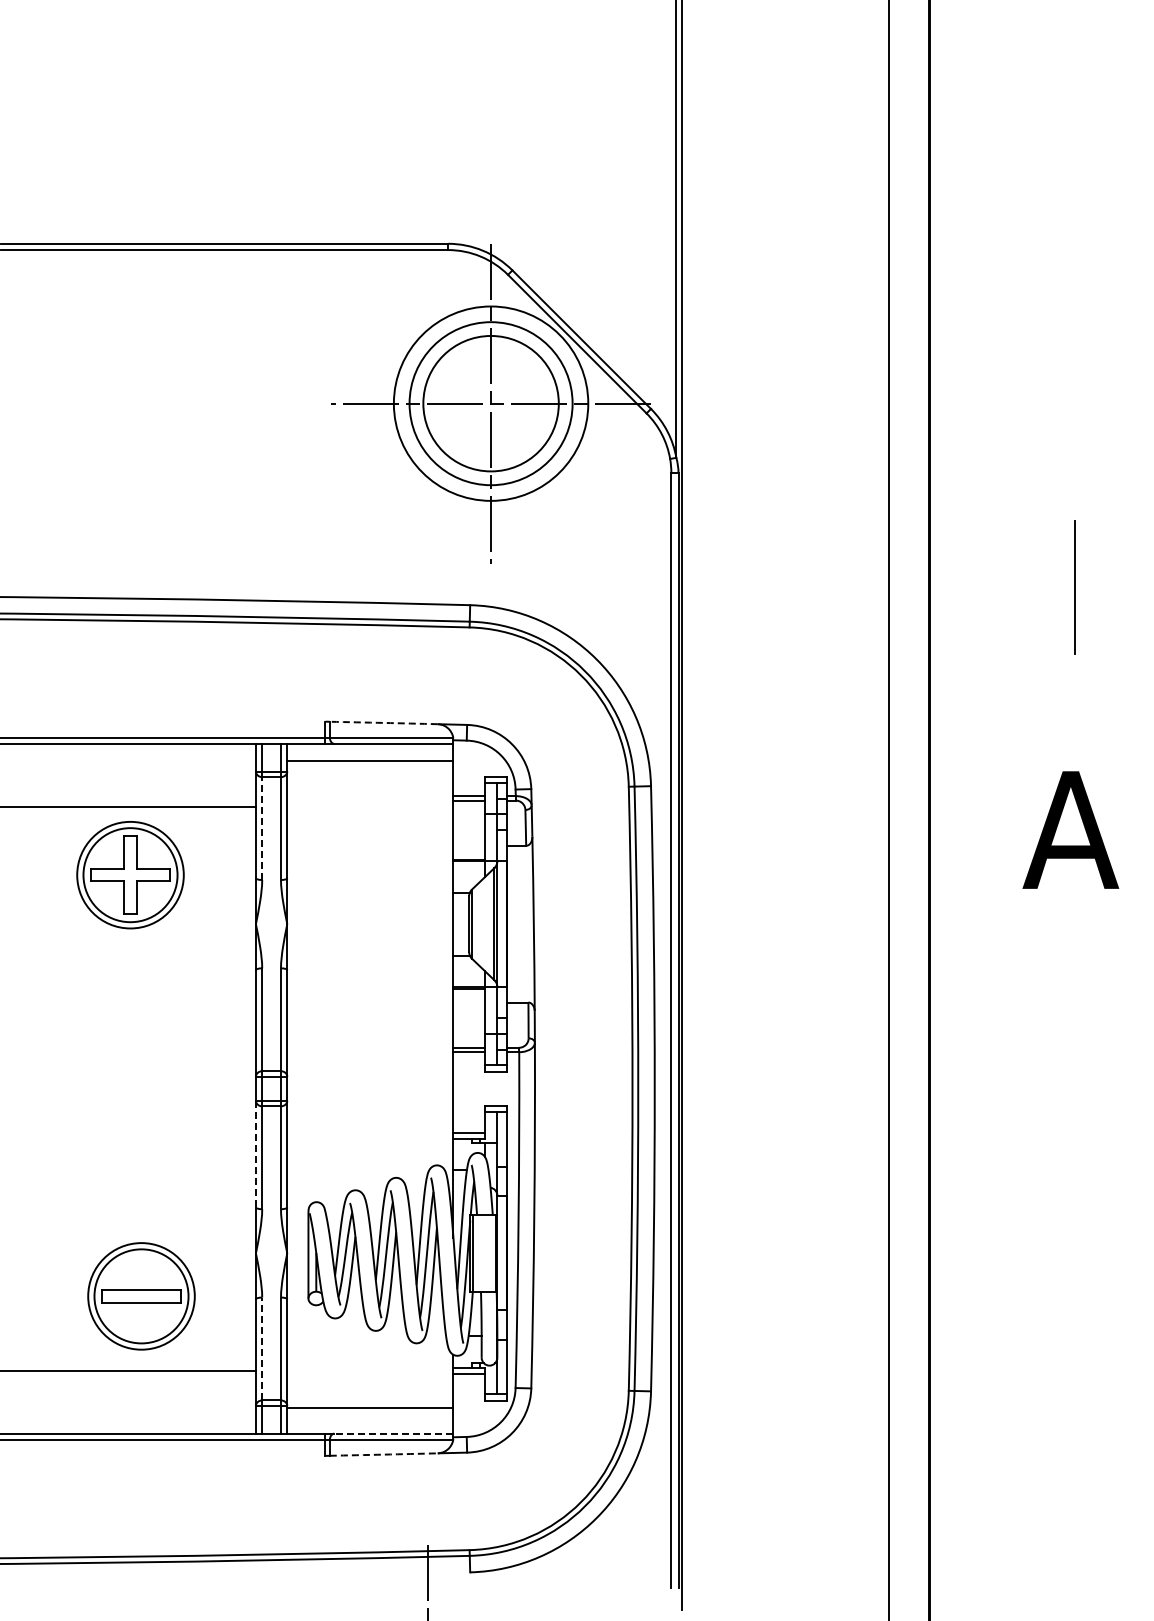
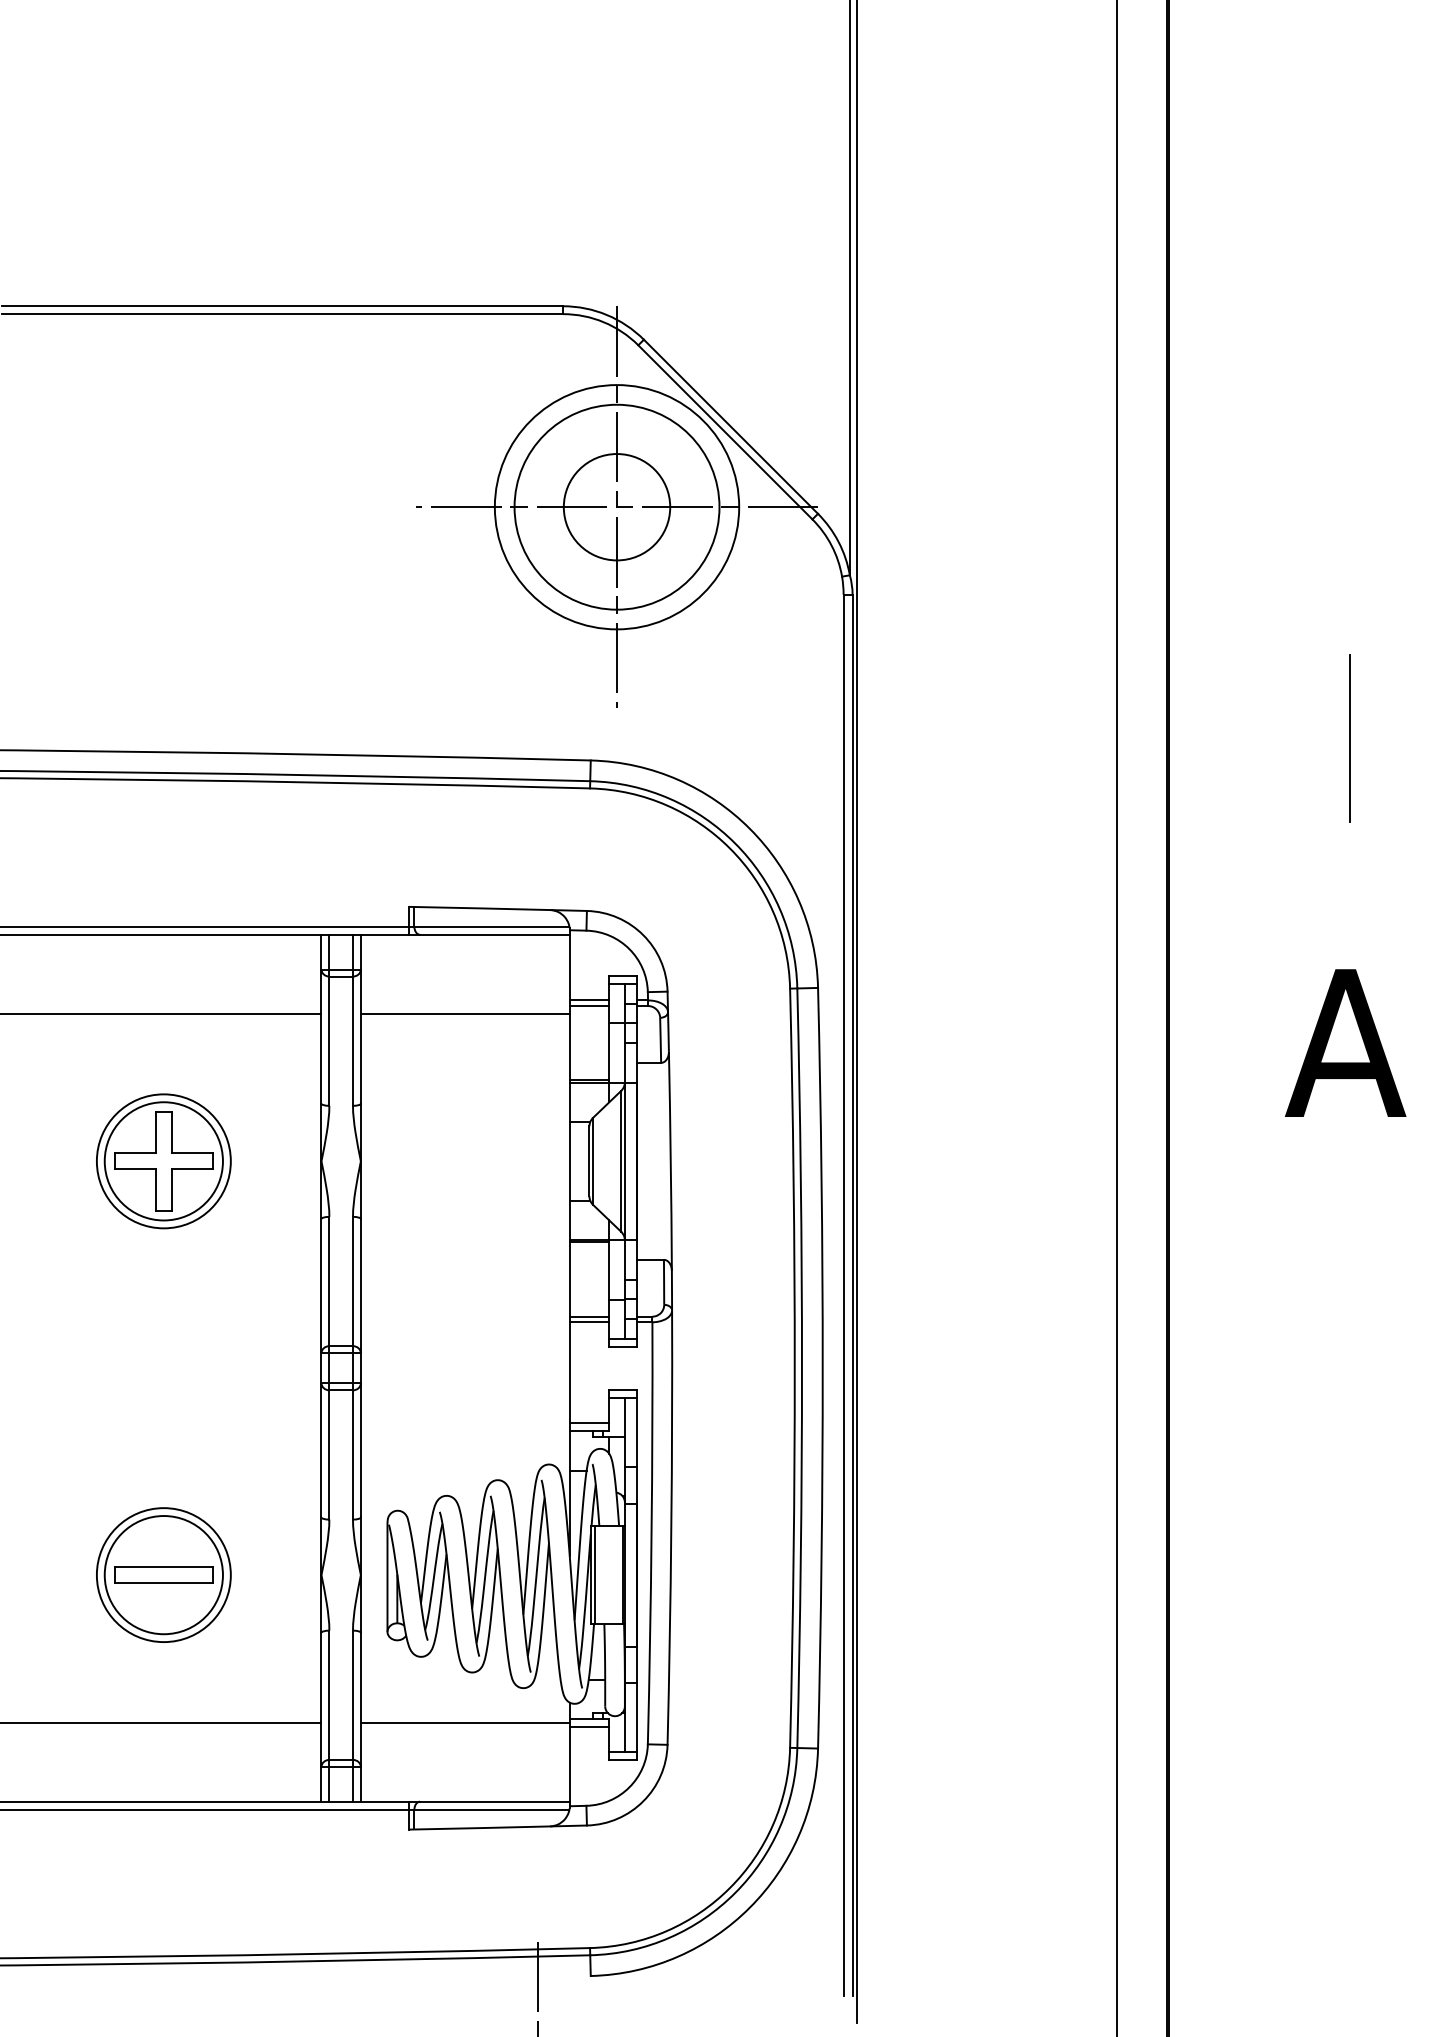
circle: (490, 403) -> (616, 506), size x0.62
arc: (383, 722) -> (481, 907), dashed -> solid
line: (370, 760) -> (465, 1013), moved
line: (262, 828) -> (329, 1041), dashed -> solid
part: (130, 875) -> (163, 1161), moved
line: (255, 1154) -> (320, 1450), dashed -> solid
part: (141, 1296) -> (163, 1575), moved
line: (262, 1348) -> (329, 1694), dashed -> solid
line: (370, 1407) -> (465, 1722), moved
line: (393, 1433) -> (494, 1801), dashed -> solid
arc: (383, 1454) -> (481, 1827), dashed -> solid

